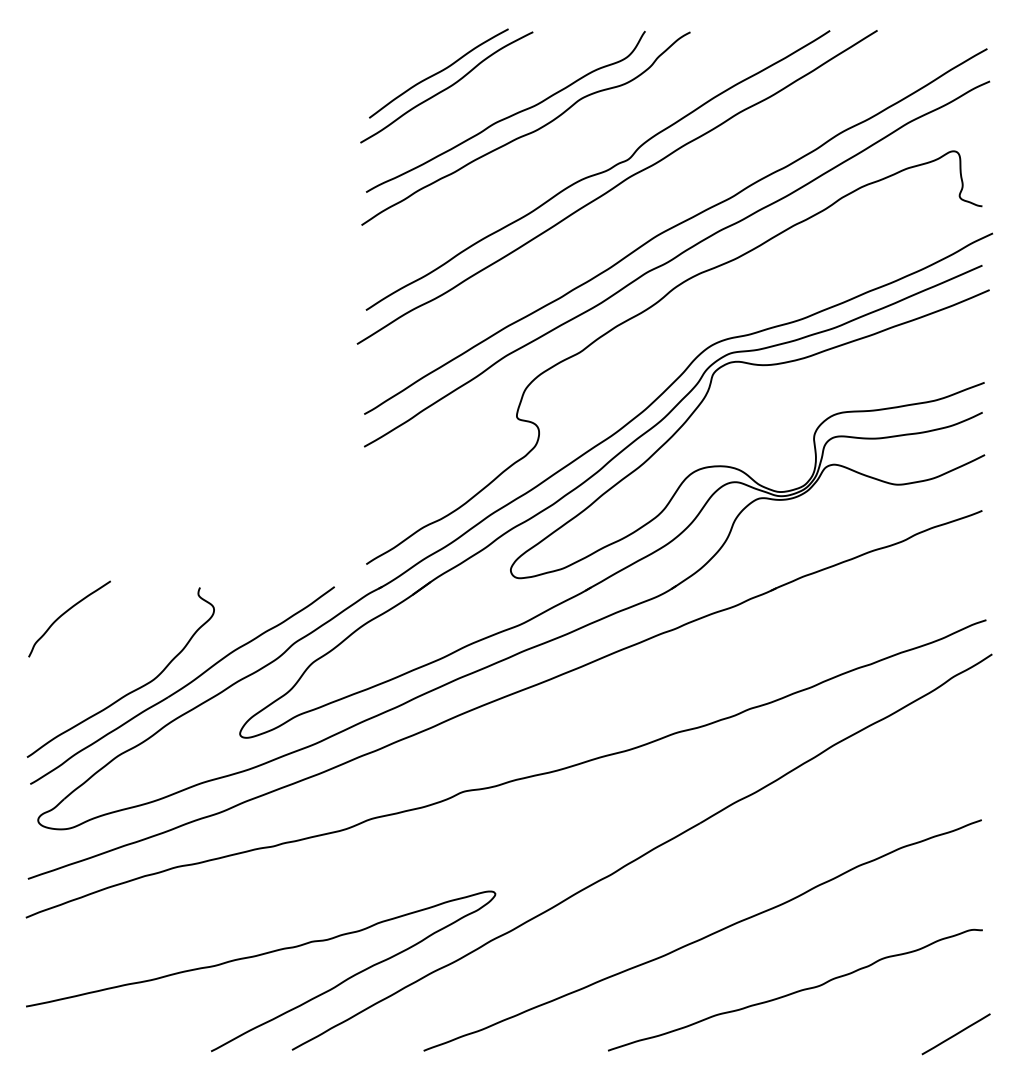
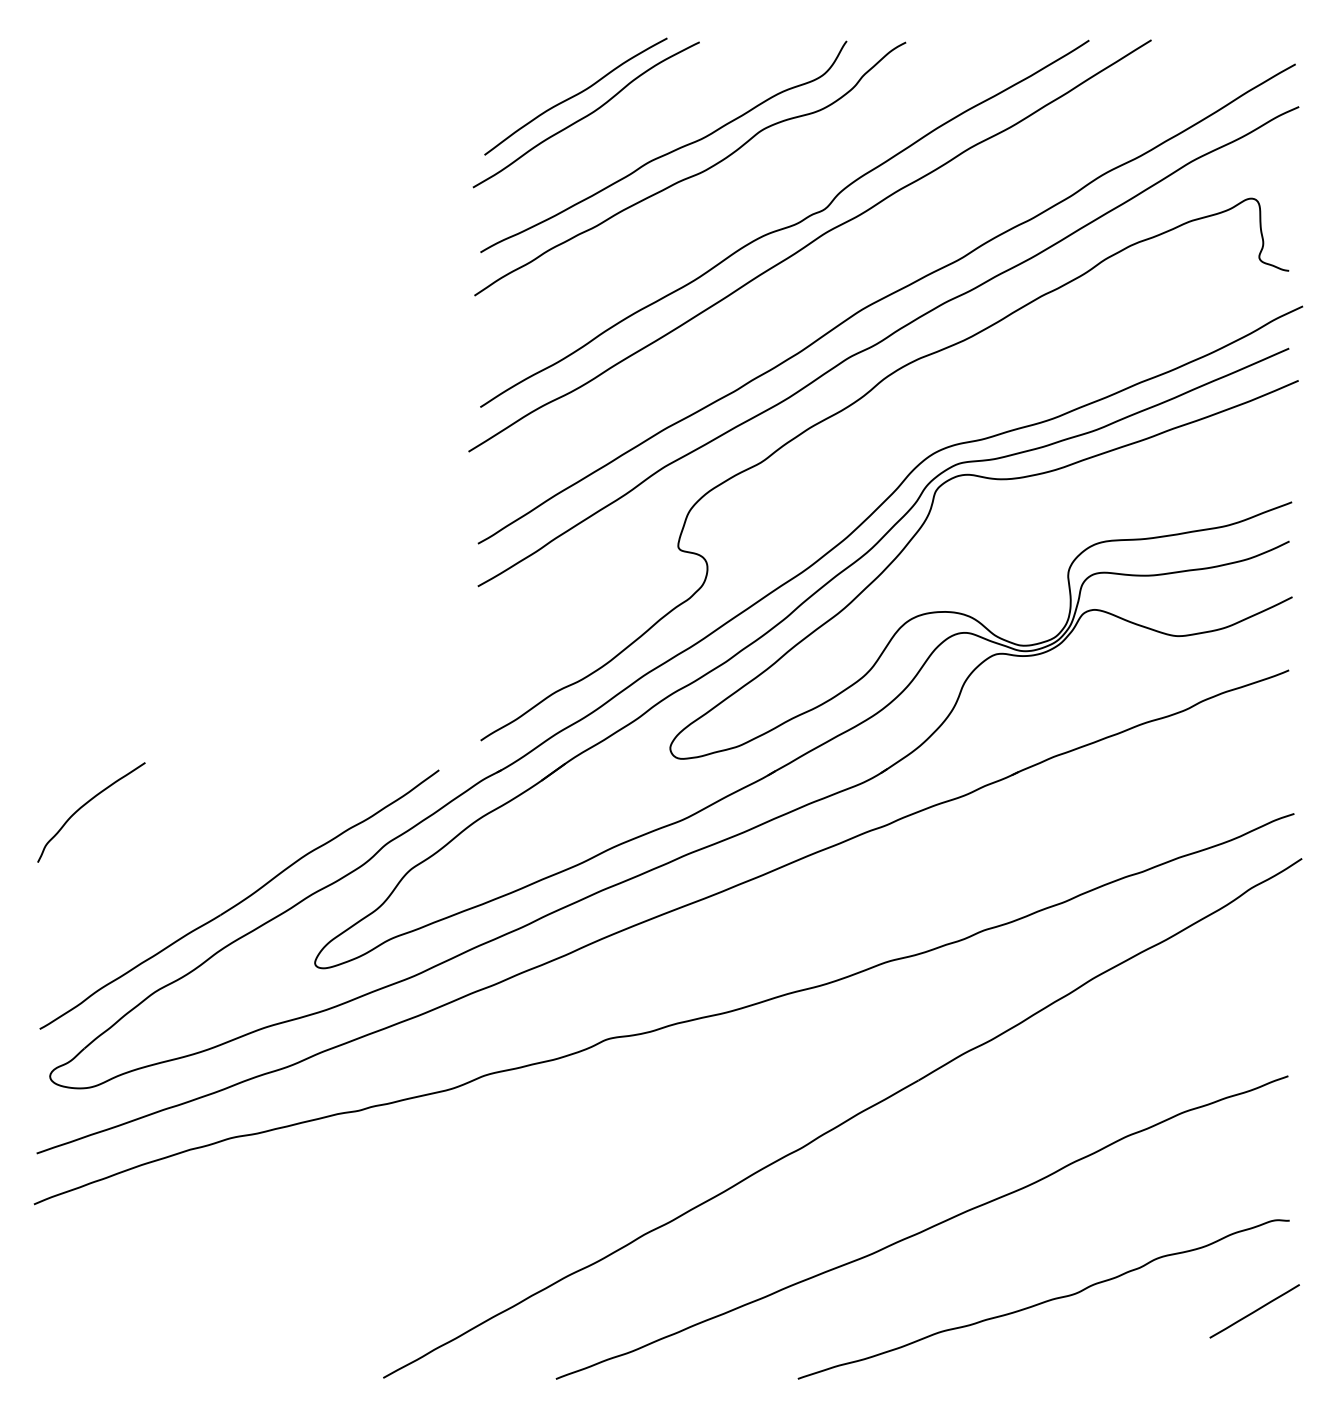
curve: (130, 691) -> (171, 907), removed
curve: (258, 956) -> (339, 1255), removed
line: (955, 1034) -> (1253, 1311), moved

